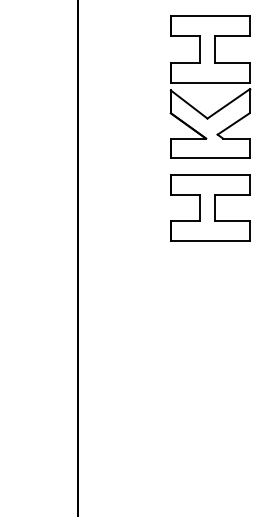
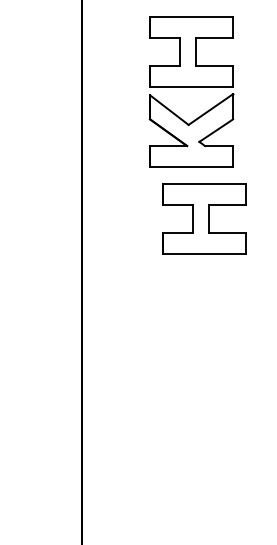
part: (210, 86) -> (191, 91), moved
part: (210, 207) -> (204, 218), moved

